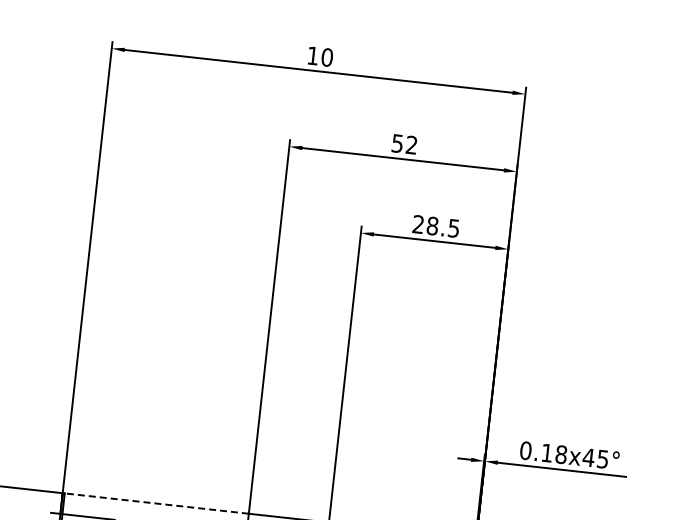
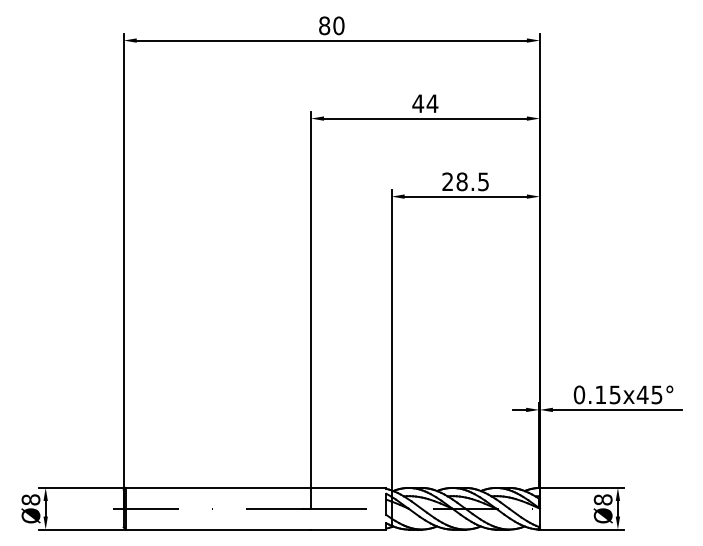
text: (313, 55) -> (324, 25), 10 -> 80
text: (404, 144) -> (425, 103), 52 -> 44
text: (560, 454) -> (614, 394), 0.18x45° -> 0.15x45°
line: (156, 503) -> (218, 487), dashed -> solid

